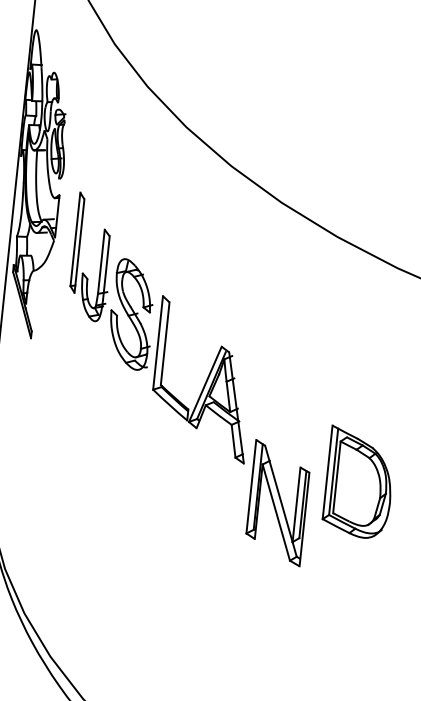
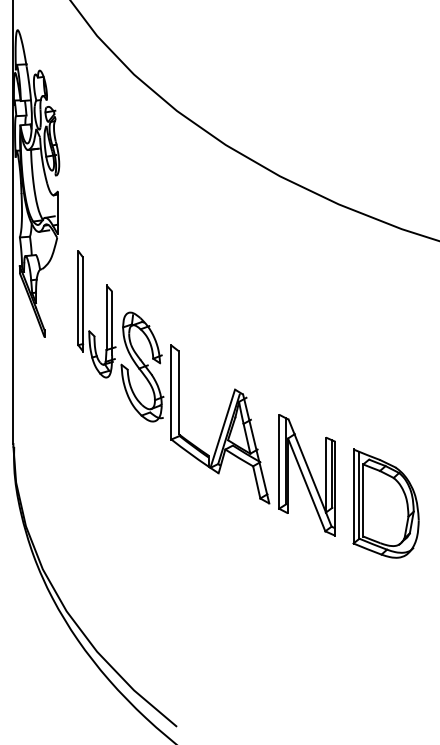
part: (161, 328) -> (173, 377), moved
part: (358, 482) -> (385, 503), moved

